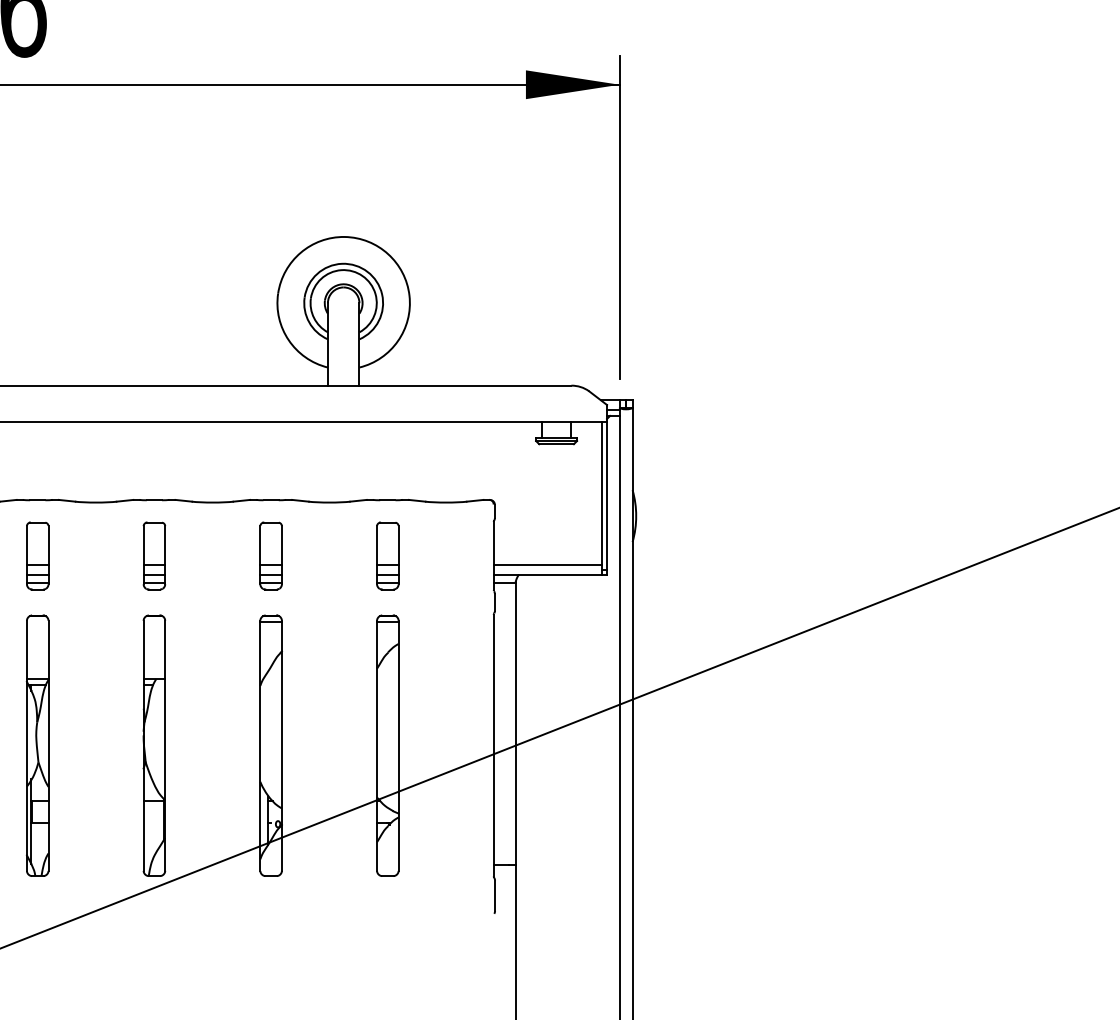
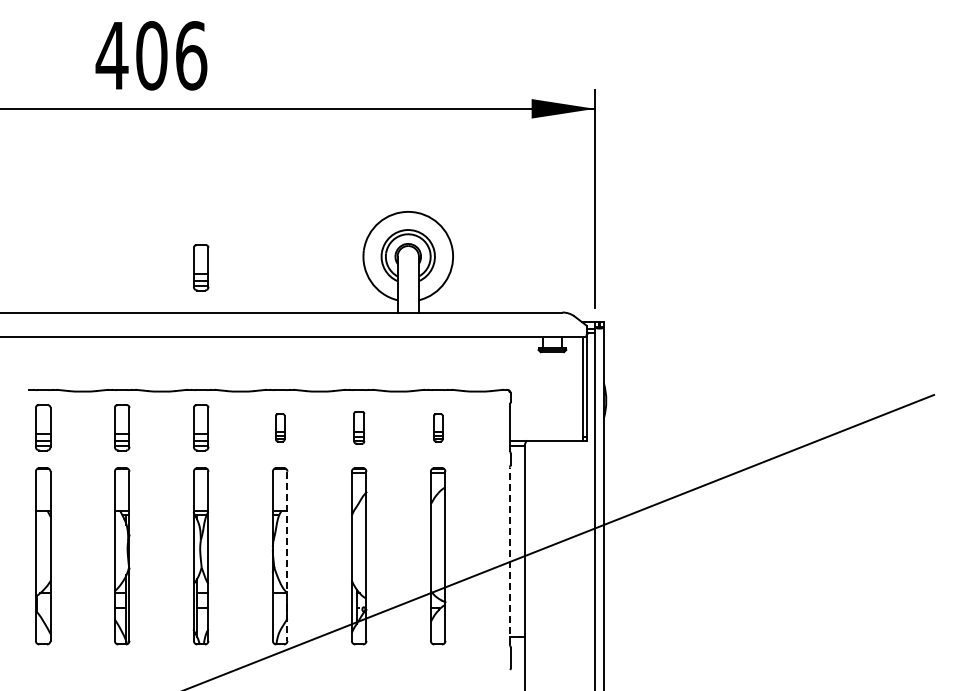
part: (38, 319) -> (201, 267), added
part: (154, 555) -> (280, 427), size x0.6
part: (271, 555) -> (359, 427), size x0.7
part: (388, 555) -> (438, 427), size x0.6
line: (547, 564) -> (546, 433), removed
line: (165, 746) -> (287, 556), solid -> dashed
line: (493, 746) -> (509, 556), solid -> dashed

